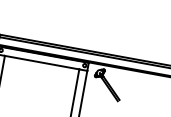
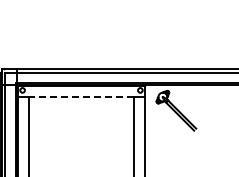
line: (42, 62) -> (81, 96), solid -> dashed

